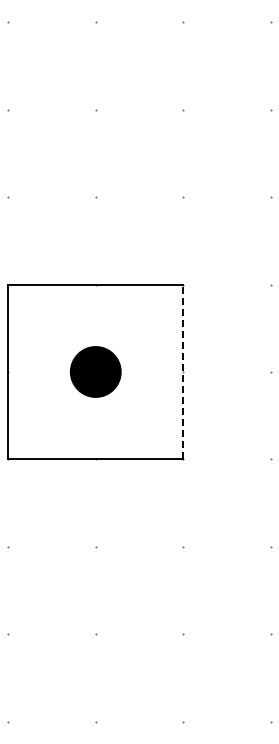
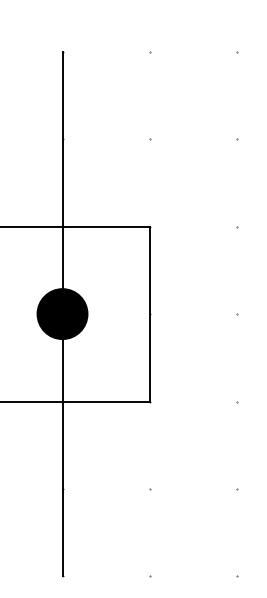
line: (95, 371) -> (62, 313), added
line: (183, 371) -> (150, 313), dashed -> solid

